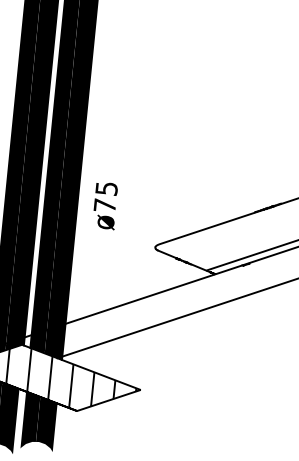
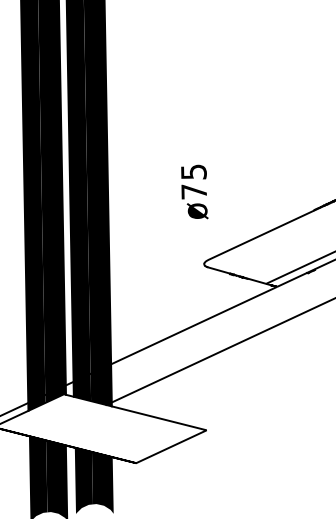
text: (105, 206) -> (194, 192), moved
hatch: (71, 377) -> (125, 425), removed

